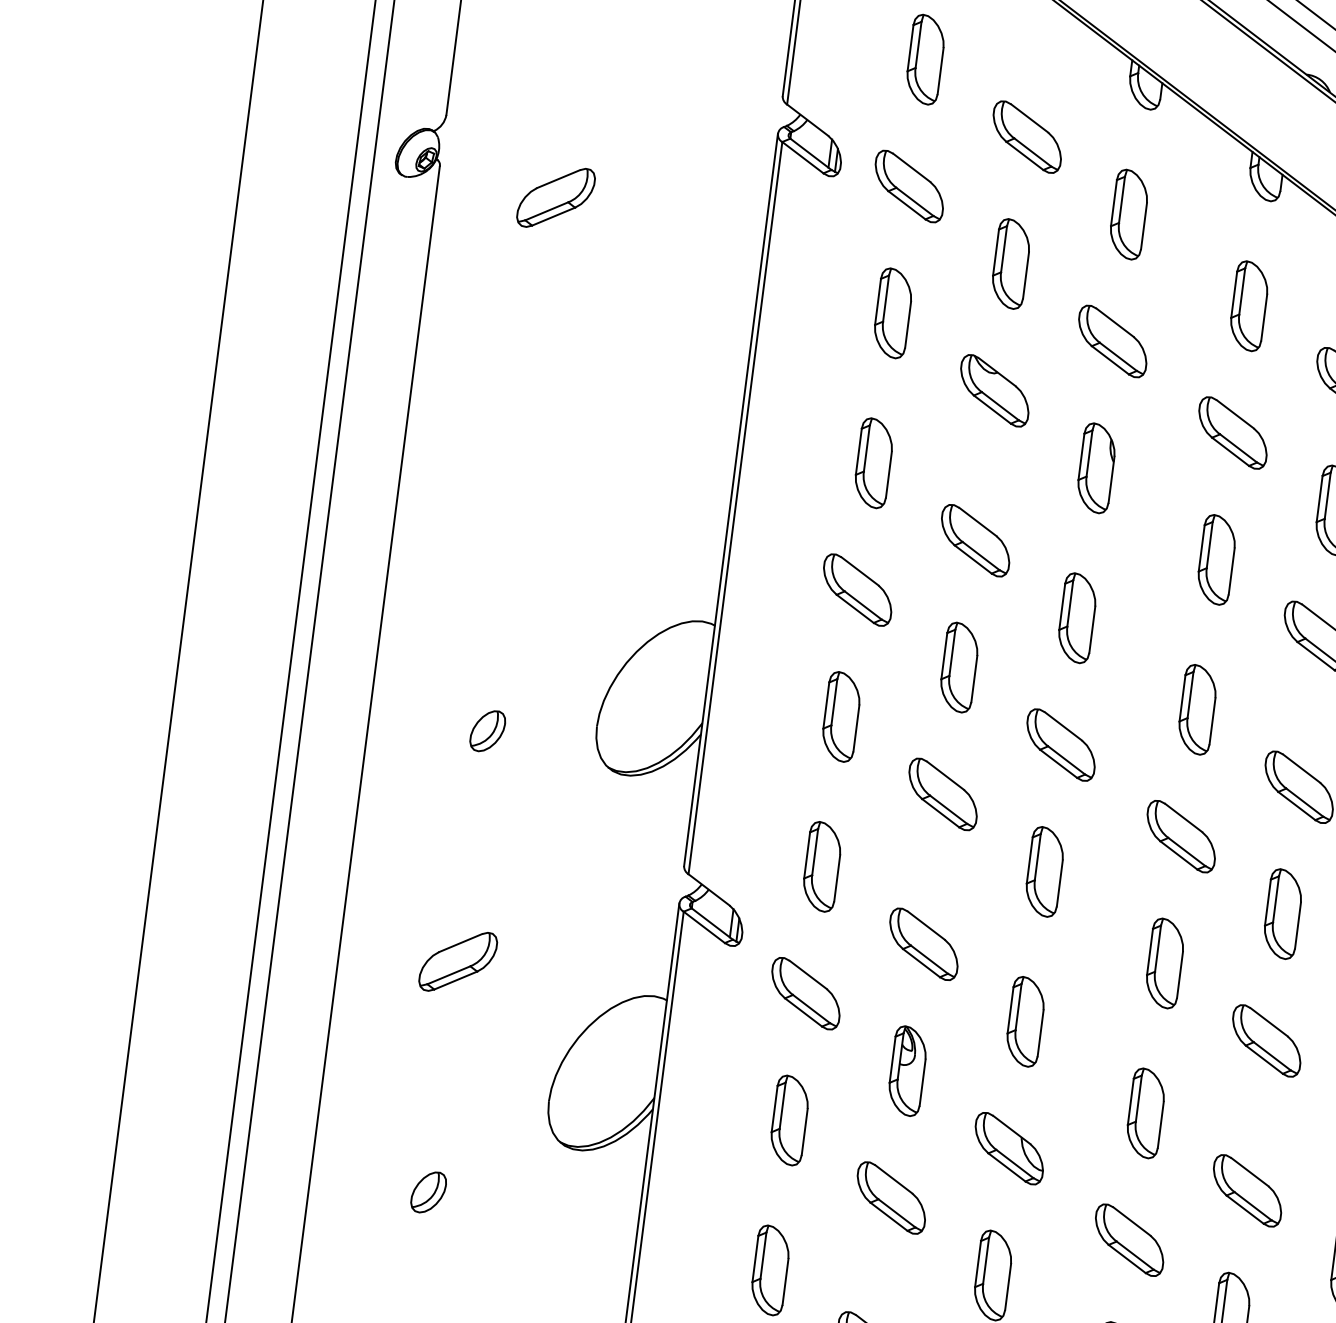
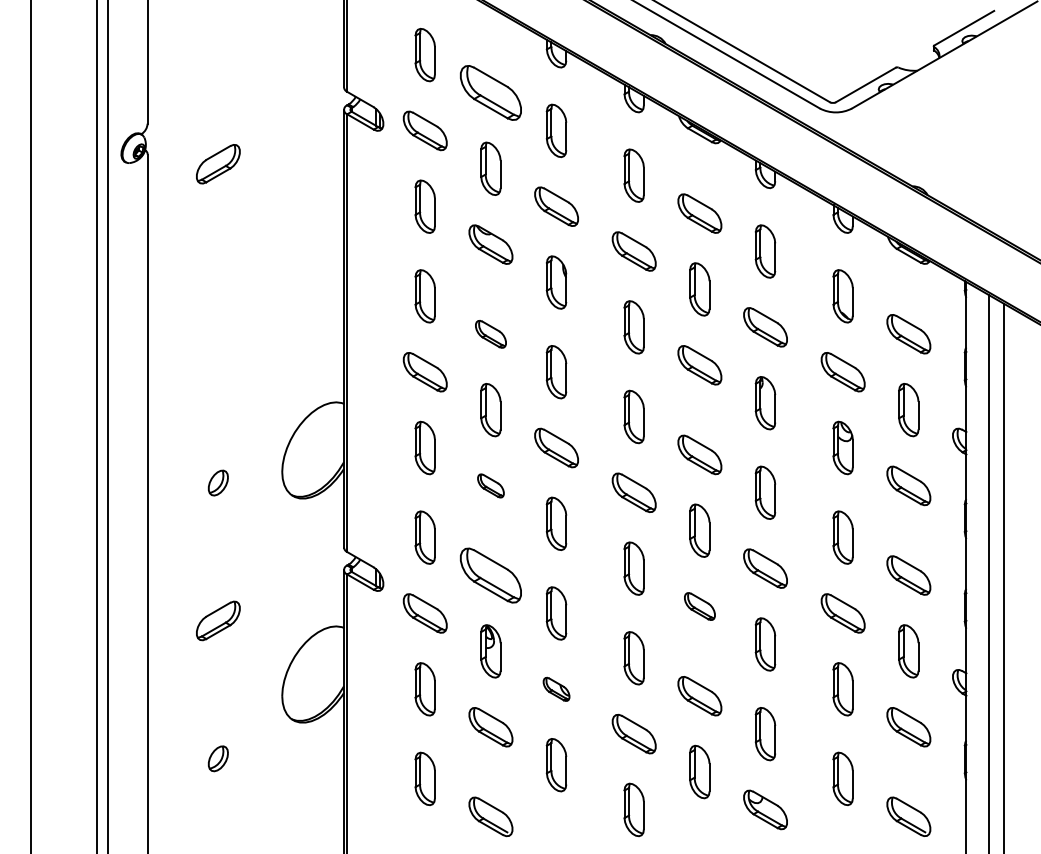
part: (1026, 136) -> (490, 92), size x1.4
part: (974, 541) -> (490, 334), size x0.7
part: (942, 793) -> (490, 485), size x0.6
part: (923, 944) -> (490, 575), size x1.4
part: (1266, 1040) -> (699, 606), size x0.7
part: (1009, 1148) -> (556, 689), size x0.6

